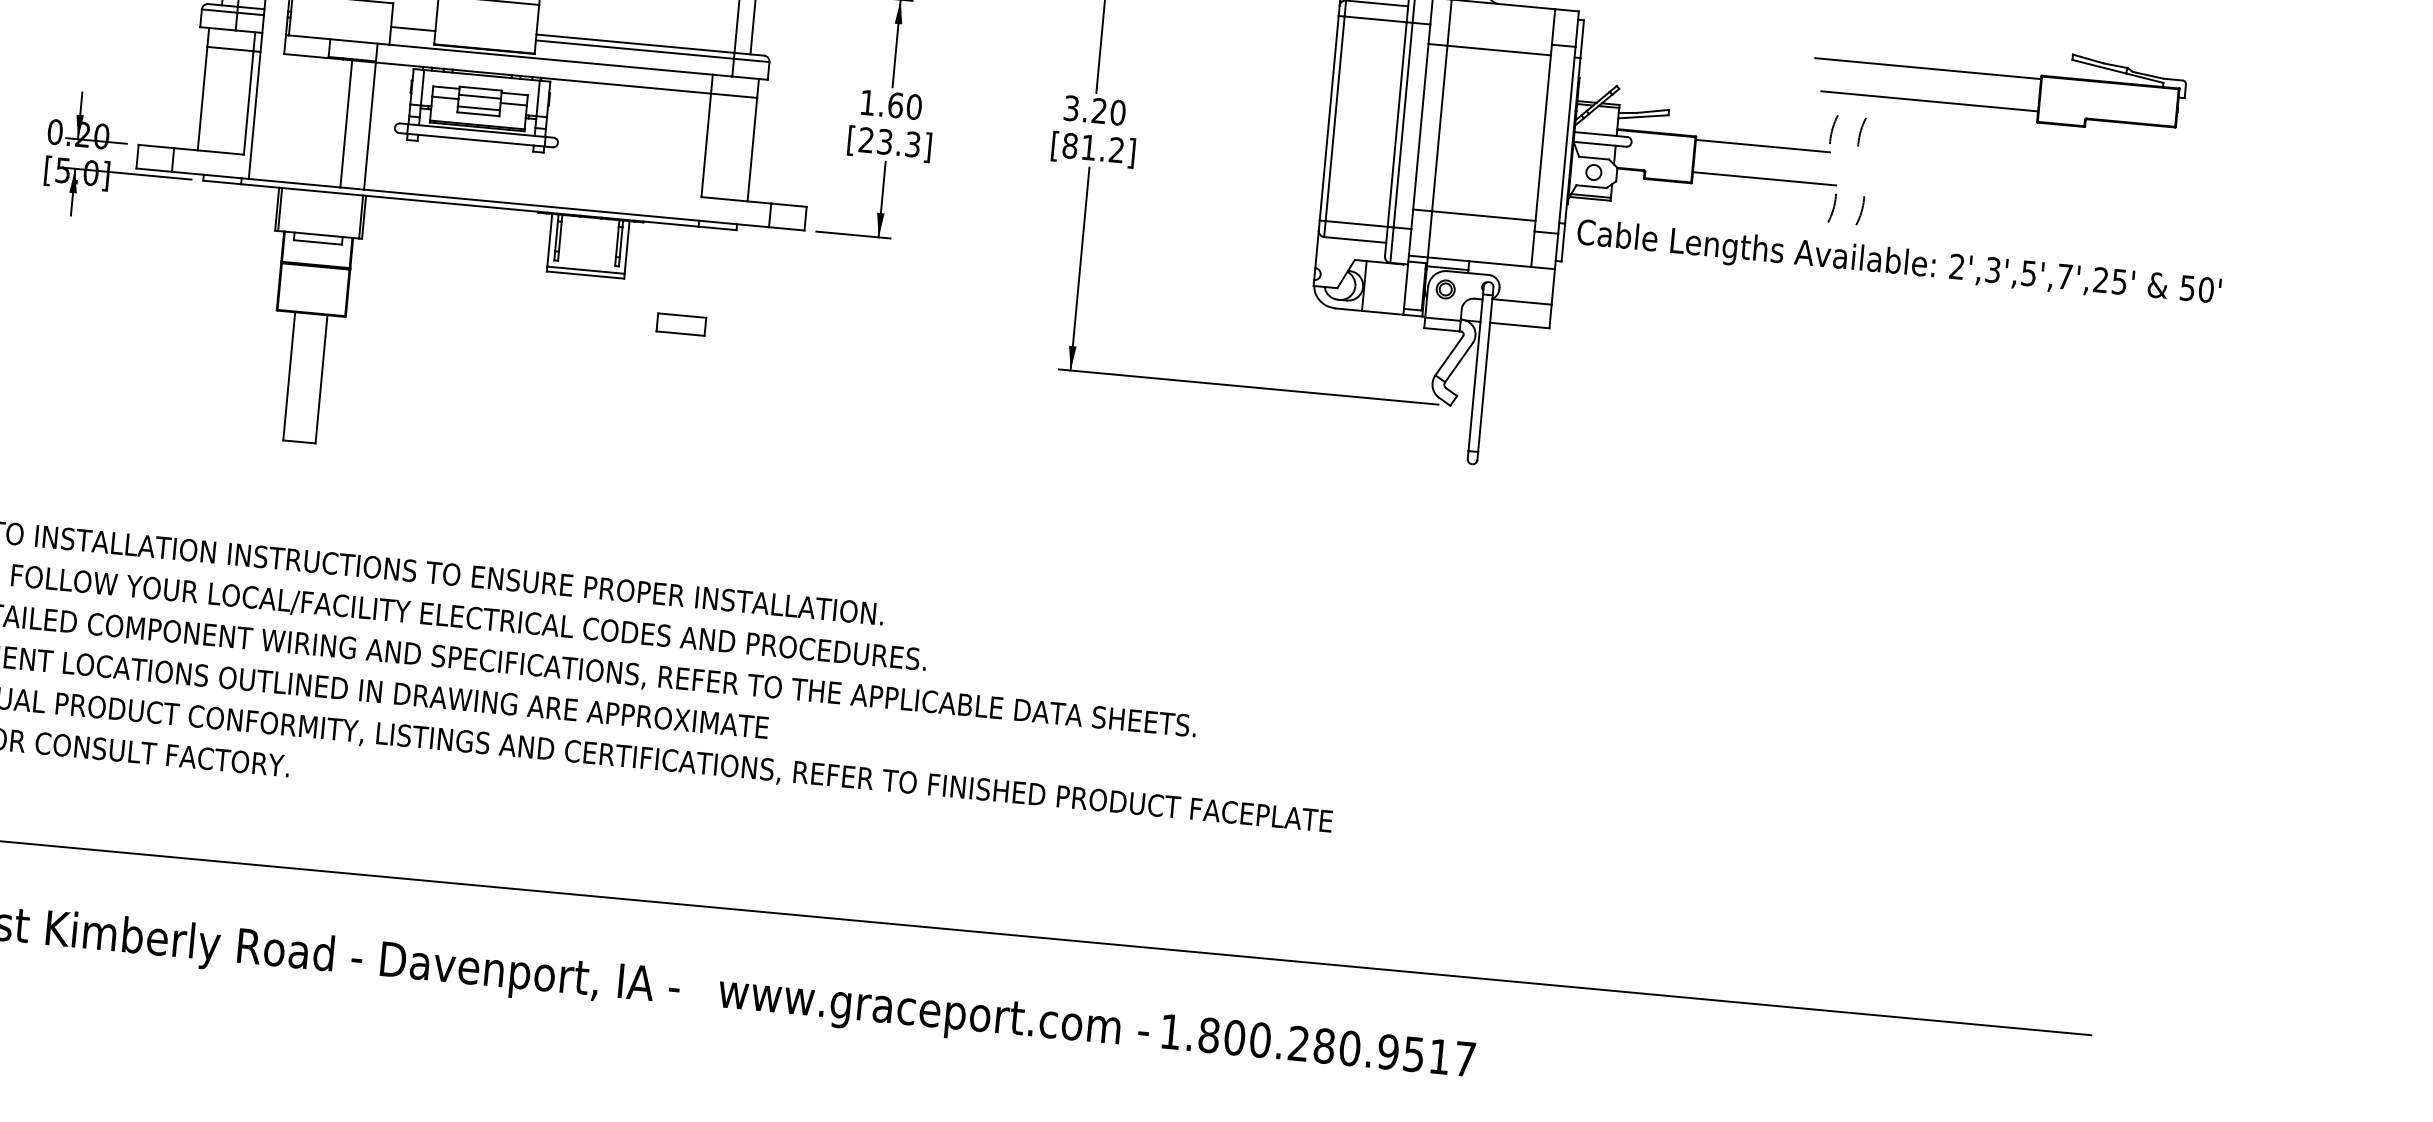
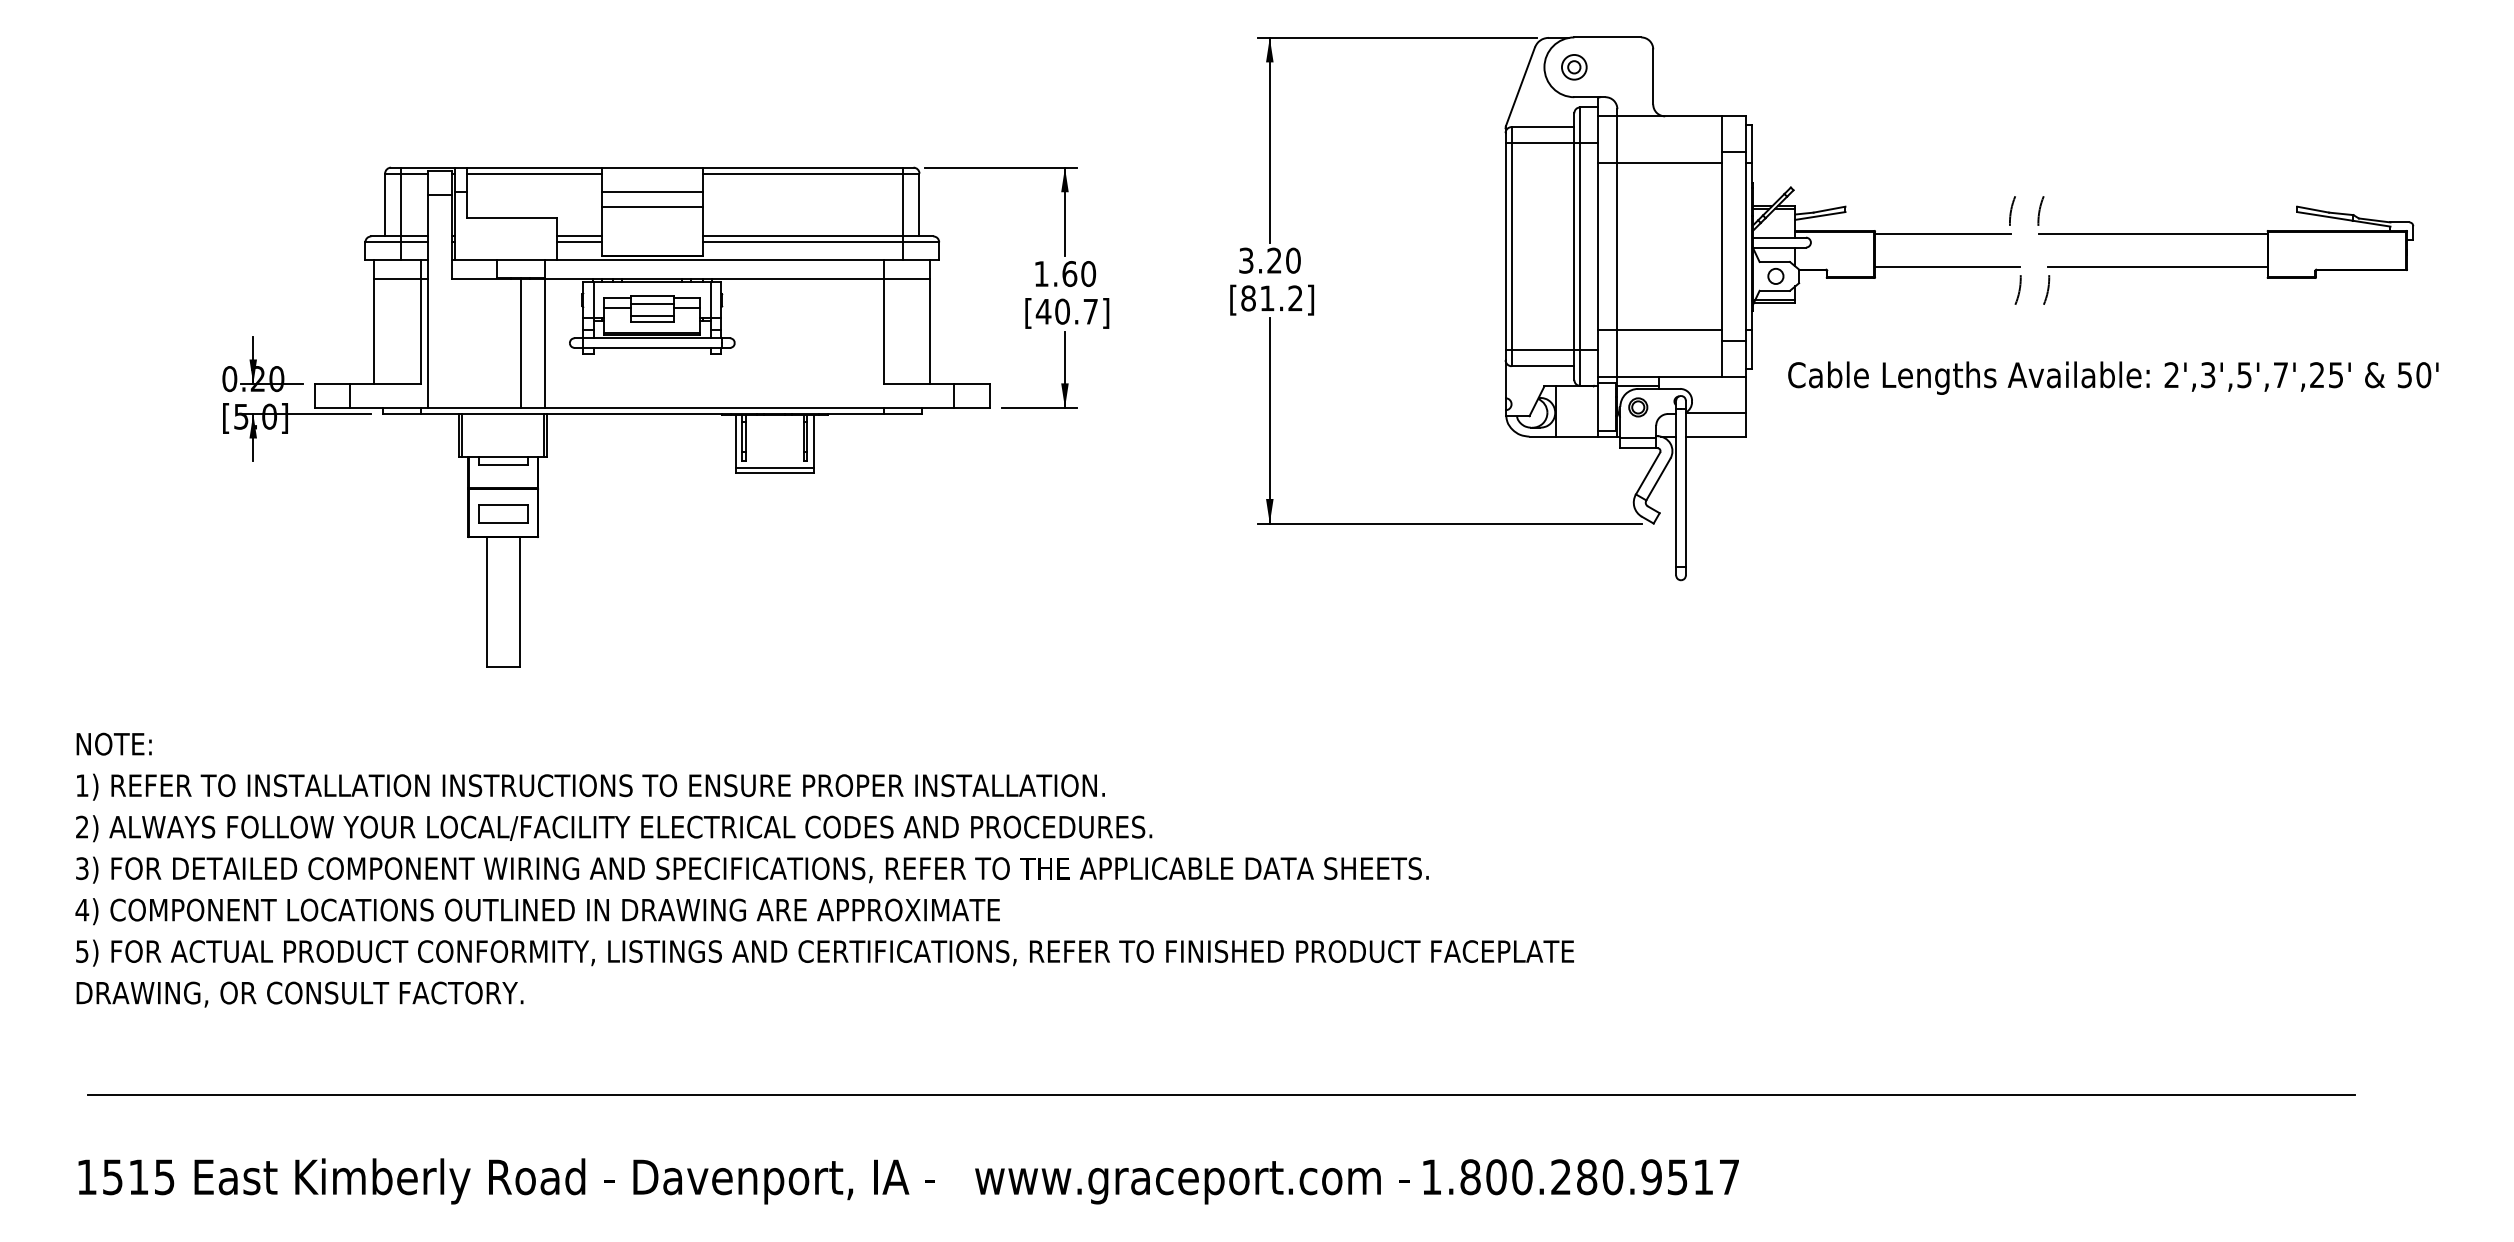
line: (413, 23) -> (578, 236), added
part: (2000, 75) -> (2226, 234), moved
text: (889, 142) -> (1066, 311), [23.3] -> [40.7]
text: (1899, 263) -> (2113, 377), moved
part: (681, 324) -> (503, 513), moved

